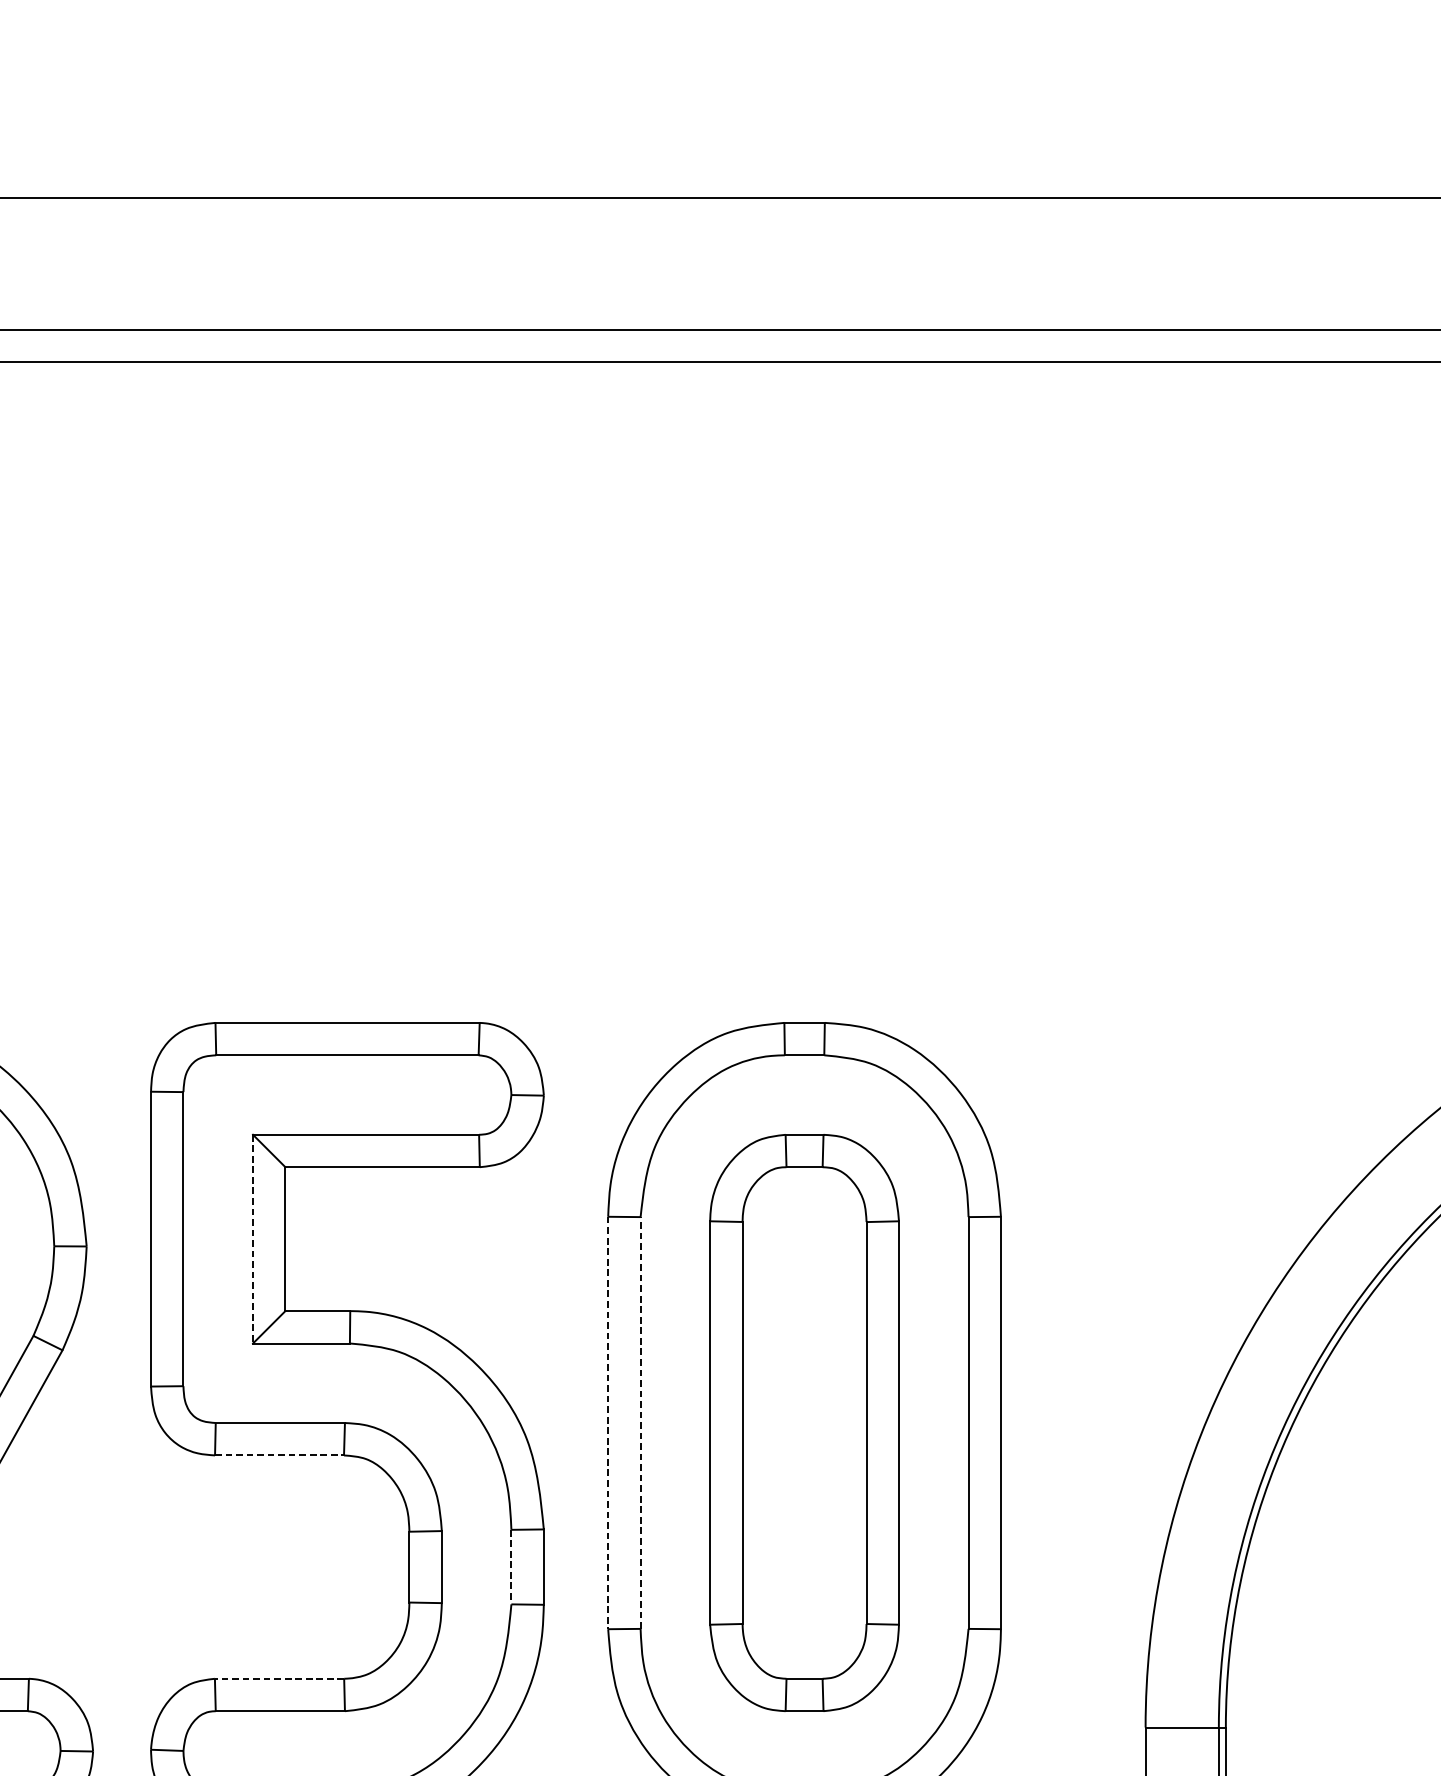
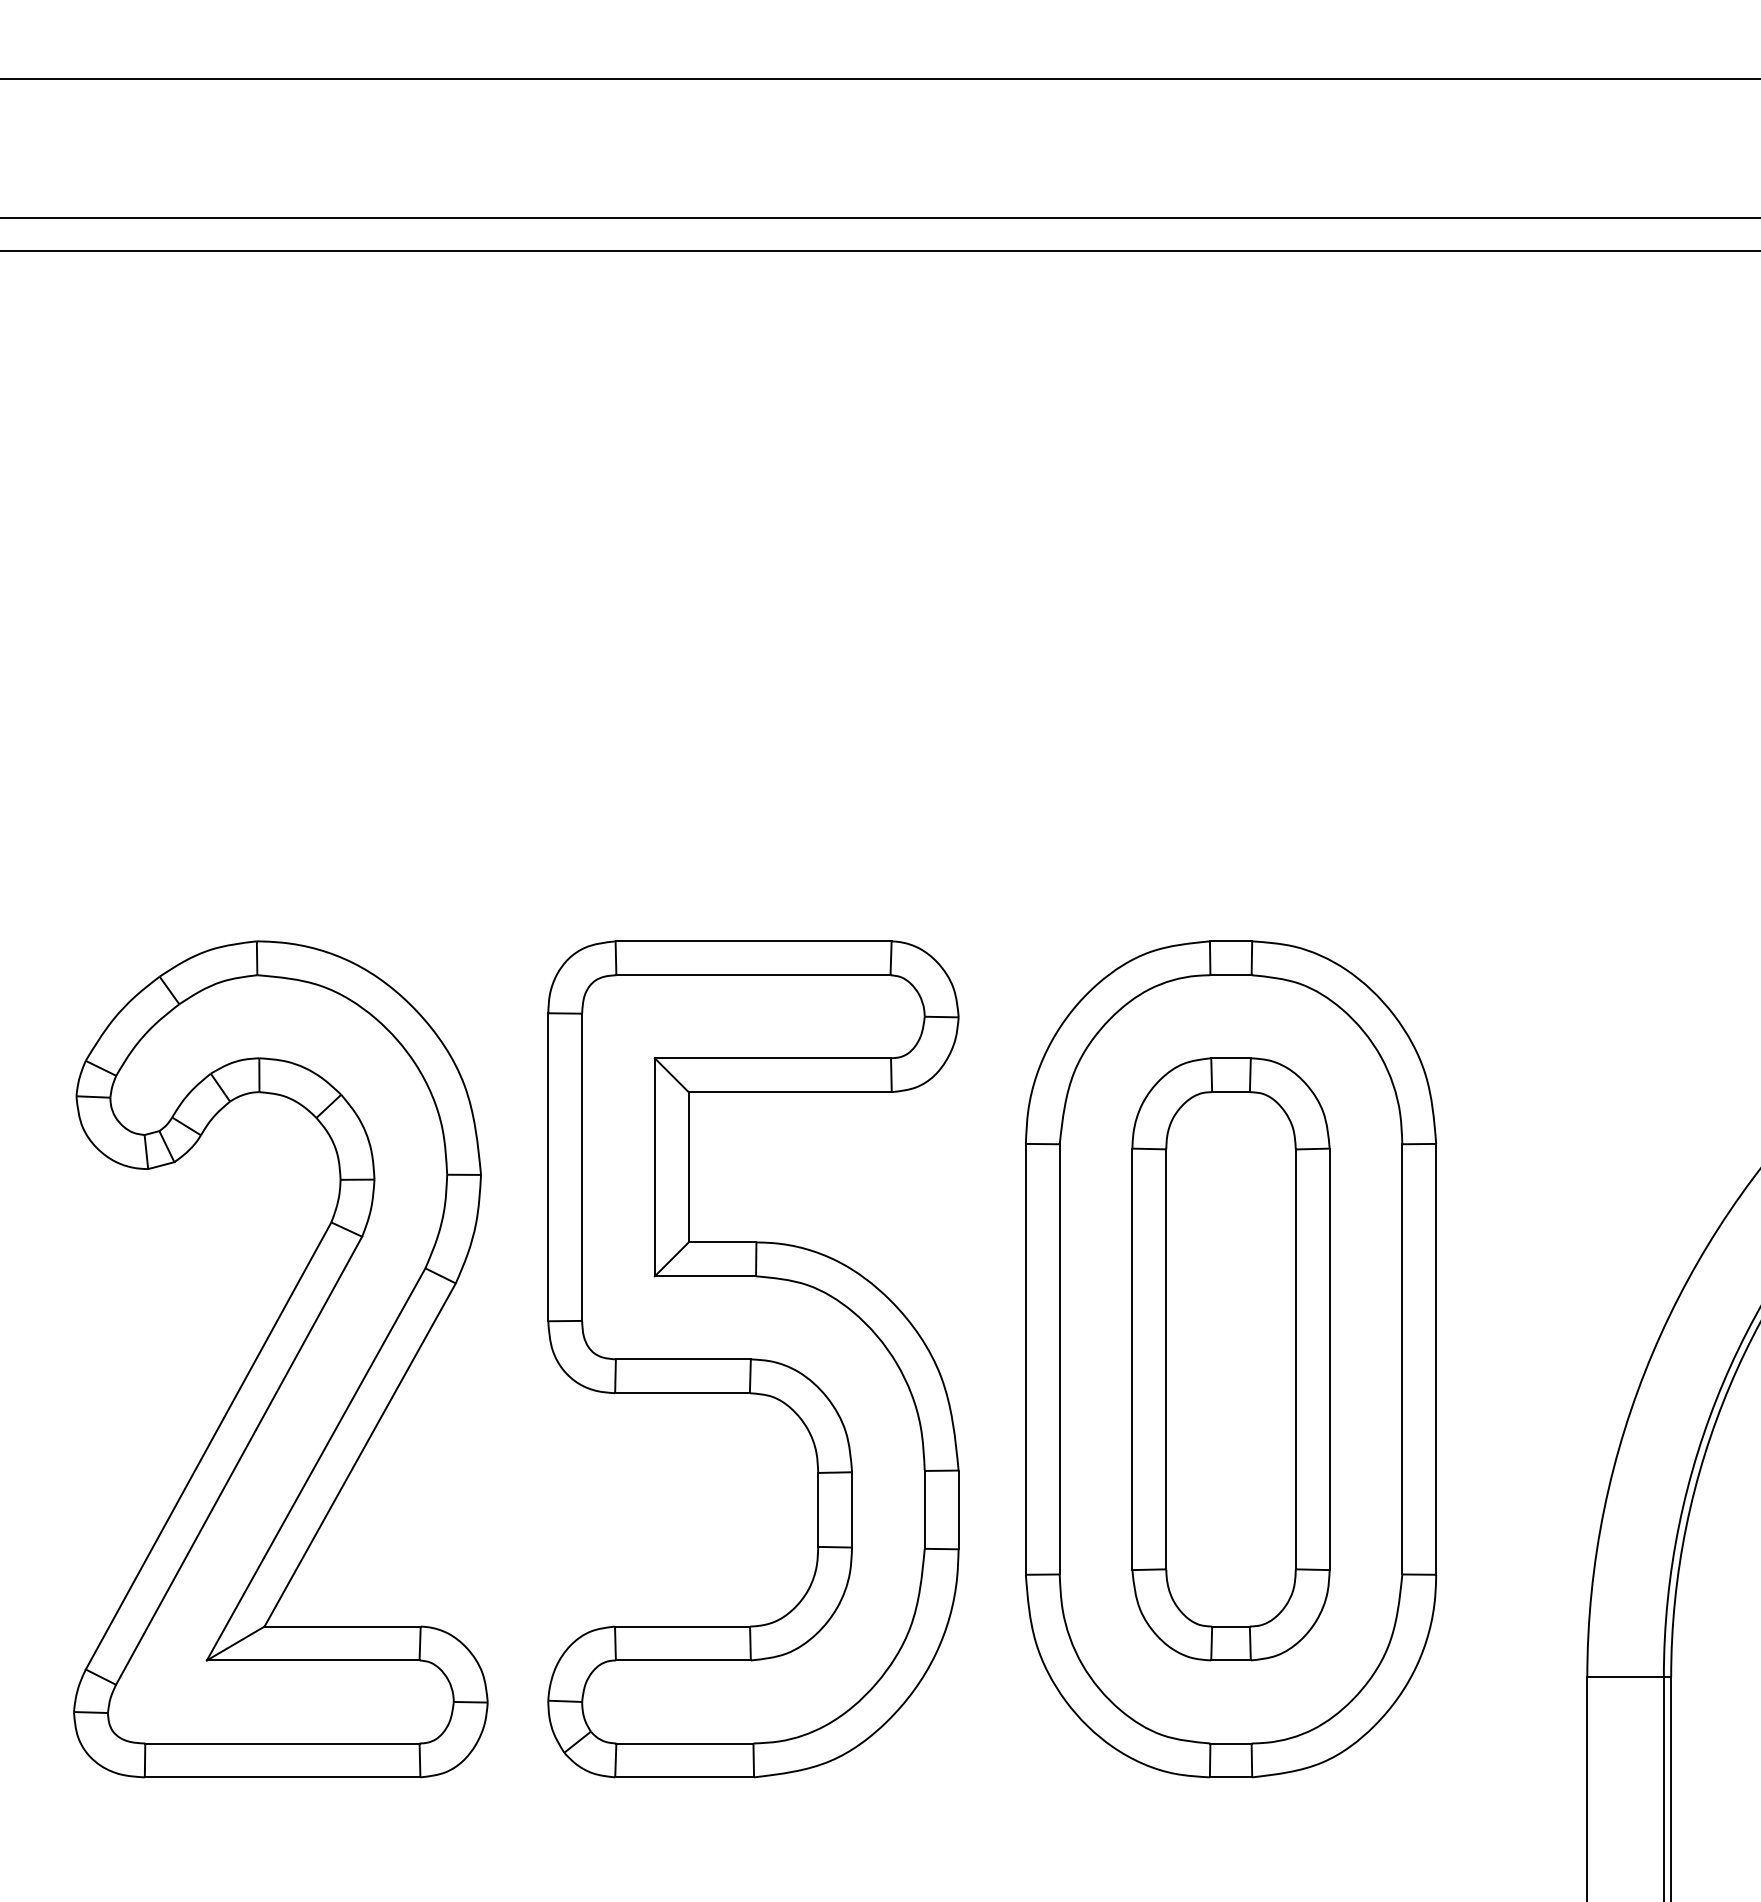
line: (252, 1239) -> (654, 1167), dashed -> solid
line: (640, 1422) -> (1059, 1358), dashed -> solid
line: (607, 1423) -> (1025, 1359), dashed -> solid
line: (280, 1455) -> (683, 1393), dashed -> solid
line: (511, 1566) -> (924, 1509), dashed -> solid
line: (279, 1678) -> (682, 1626), dashed -> solid

